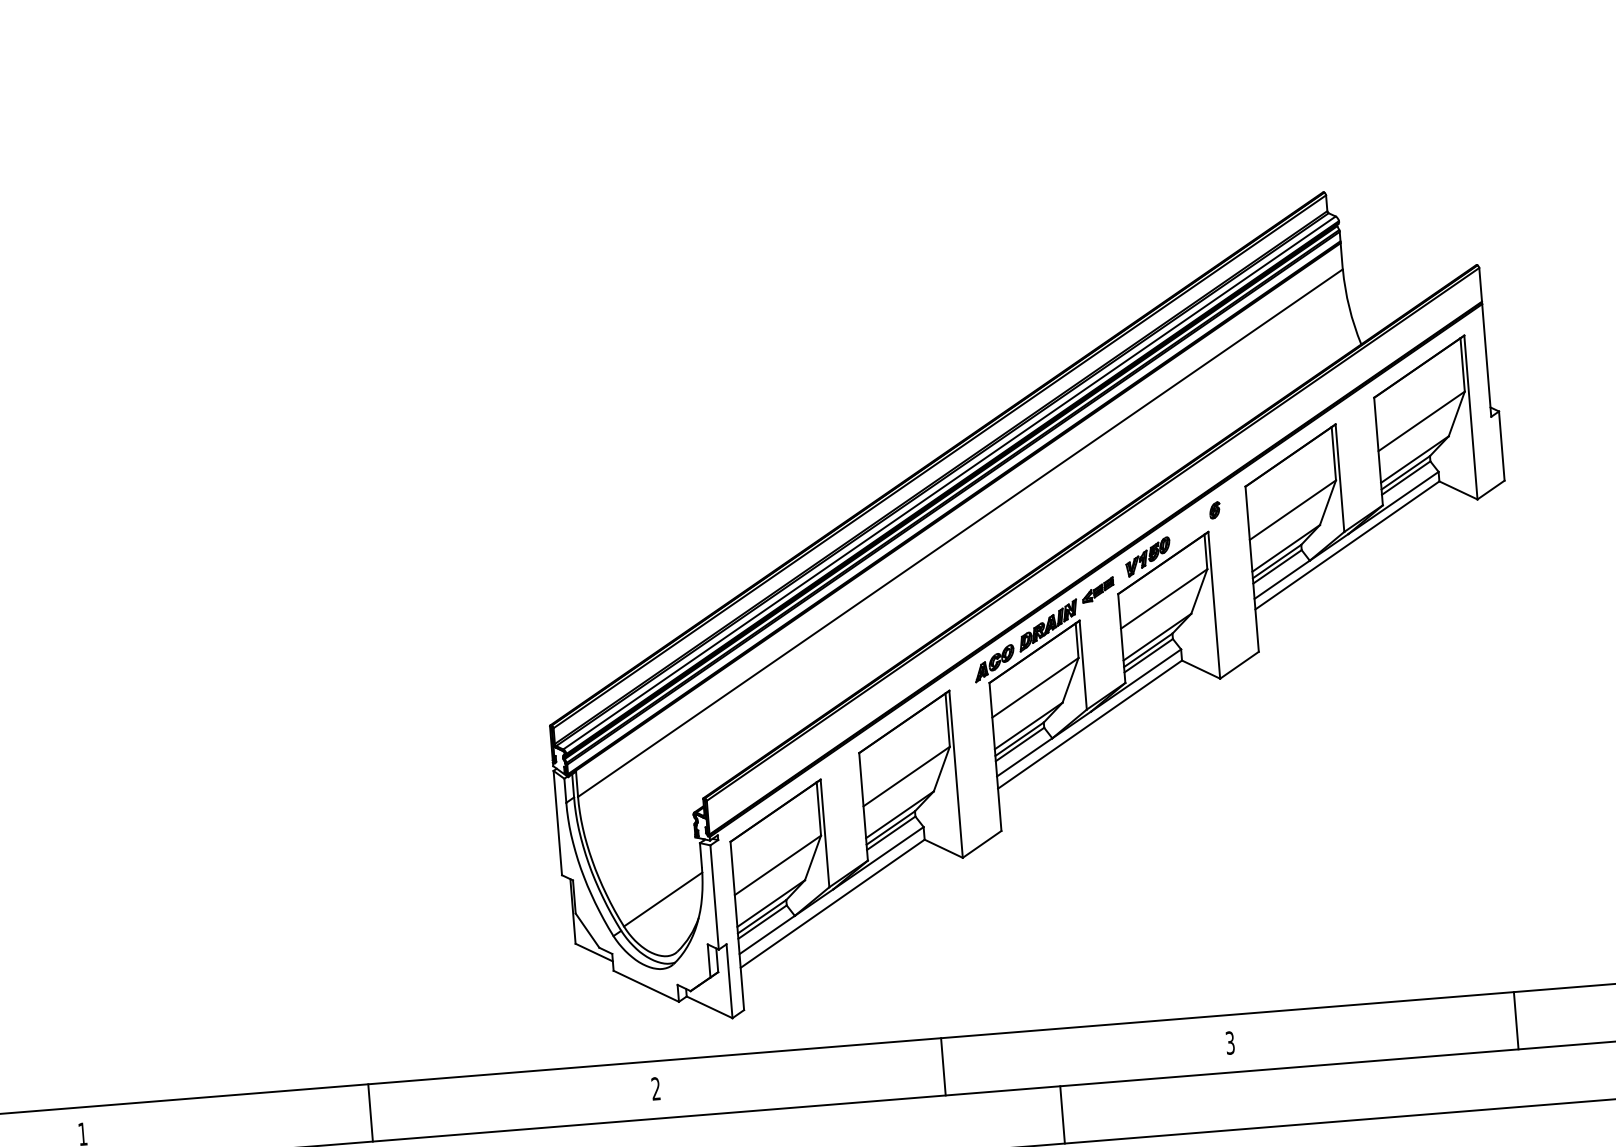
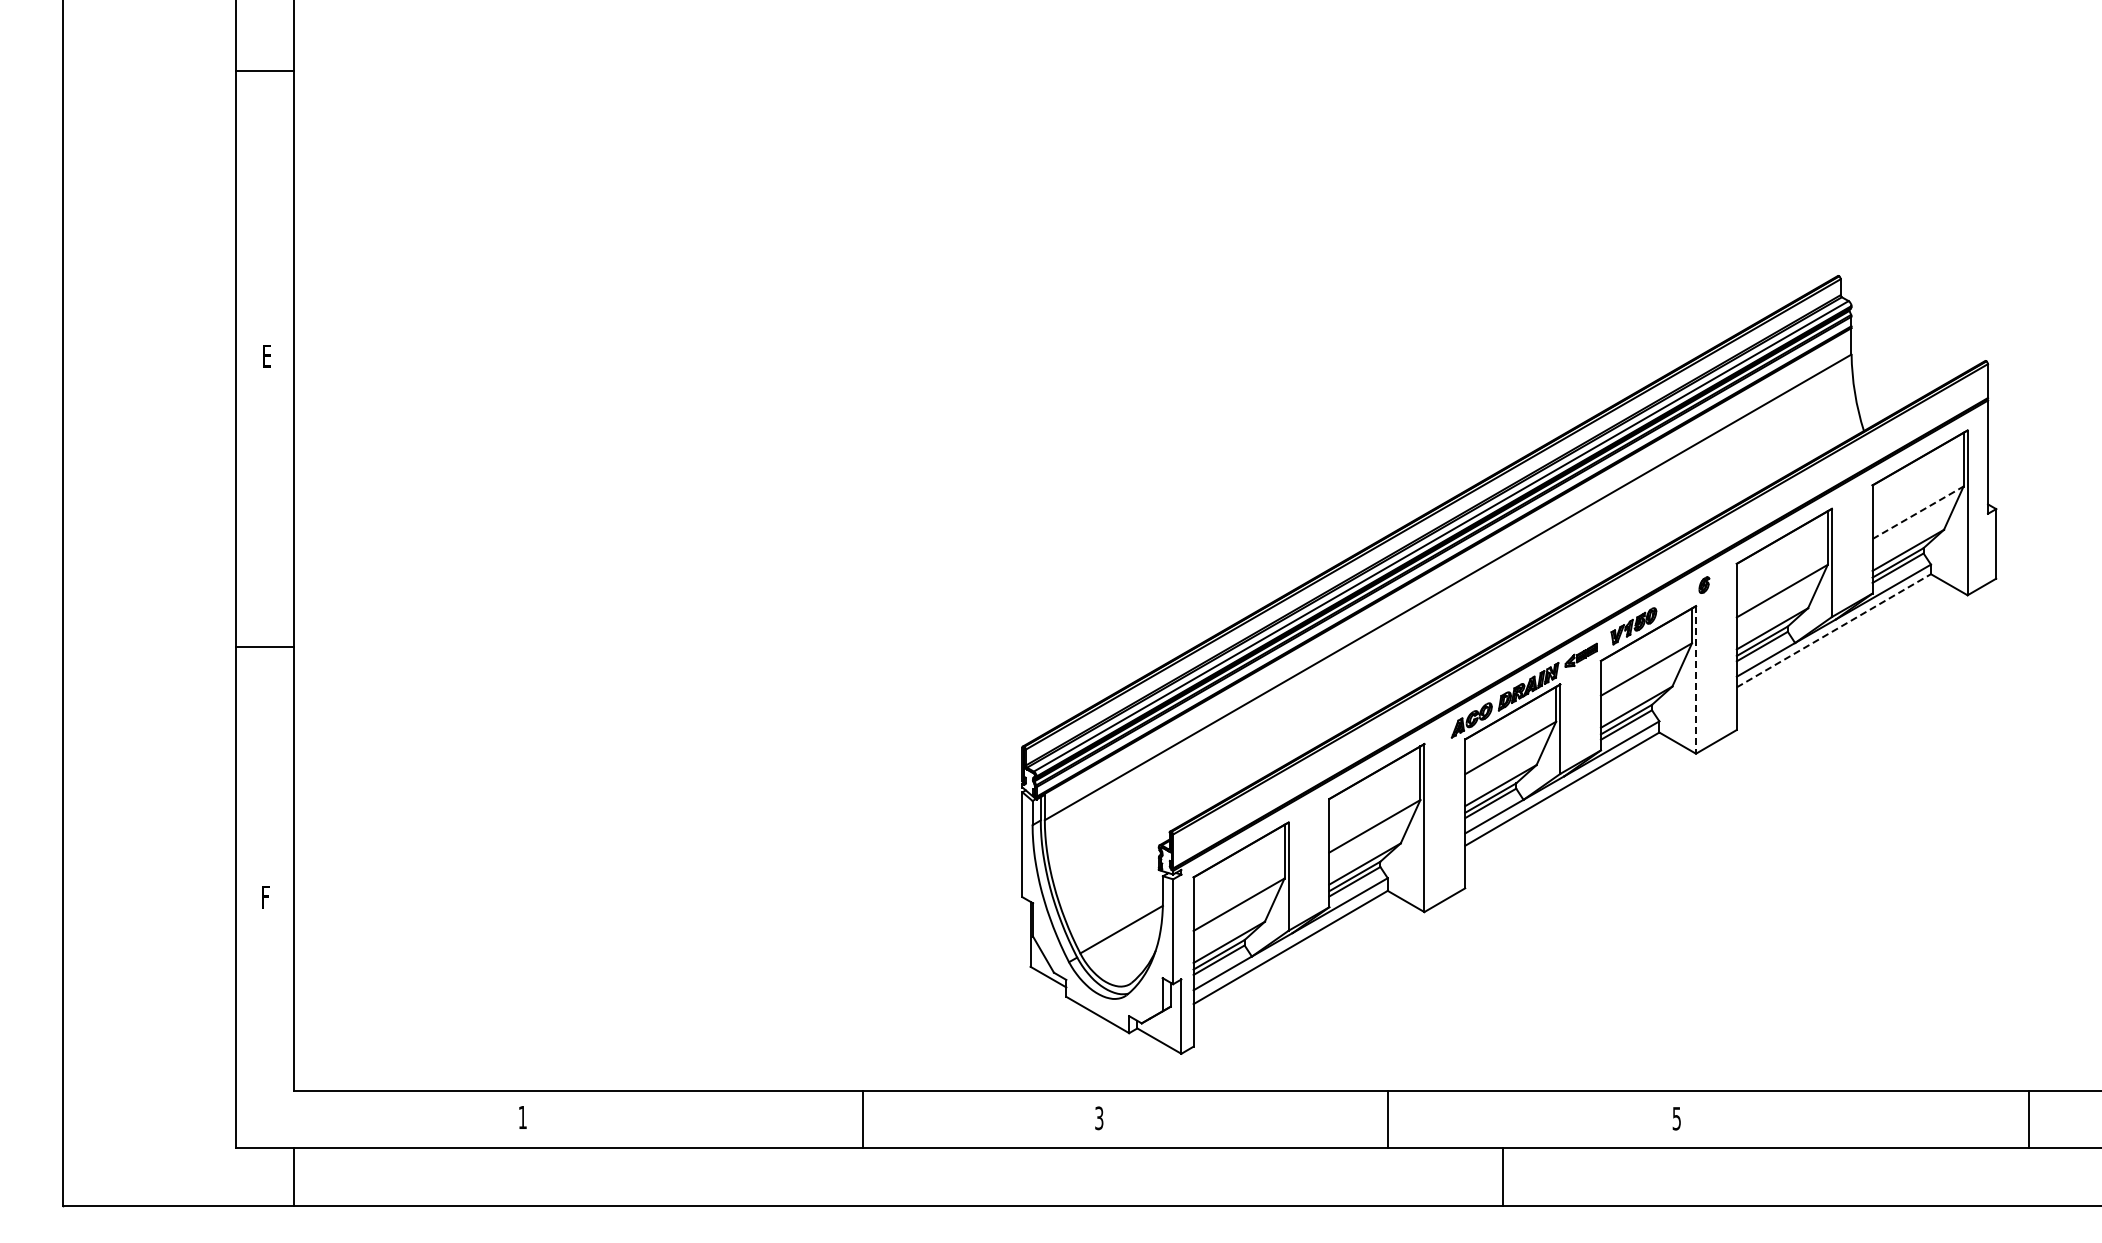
line: (1422, 421) -> (1918, 512), solid -> dashed
line: (1347, 545) -> (1834, 630), solid -> dashed
line: (1214, 604) -> (1696, 679), solid -> dashed
line: (1516, 1020) -> (2029, 1119), moved
text: (1229, 1041) -> (1676, 1117), 3 -> 5
text: (656, 1089) -> (1099, 1118), 2 -> 3
line: (371, 1113) -> (863, 1119), moved

